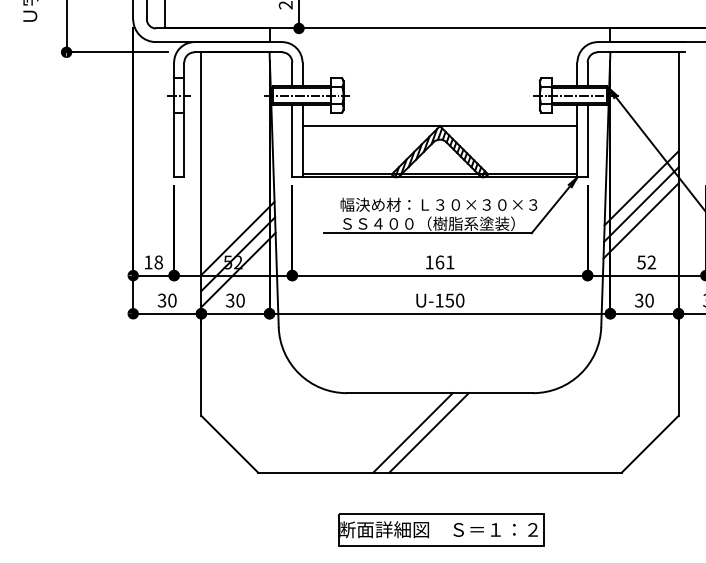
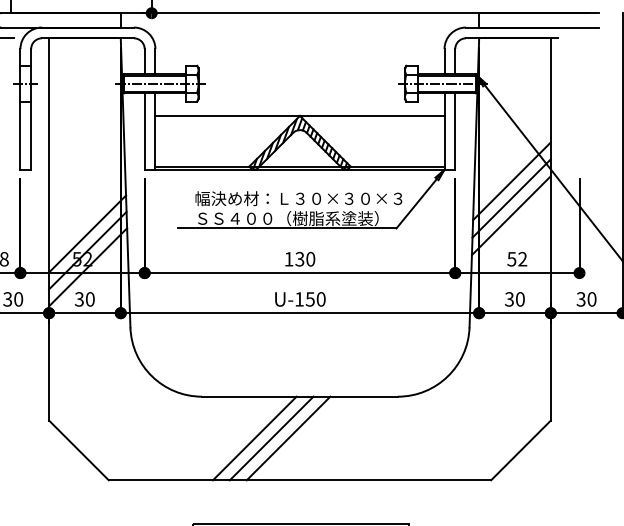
text: (444, 262) -> (304, 259), 161 -> 130
line: (396, 432) -> (254, 438), added

